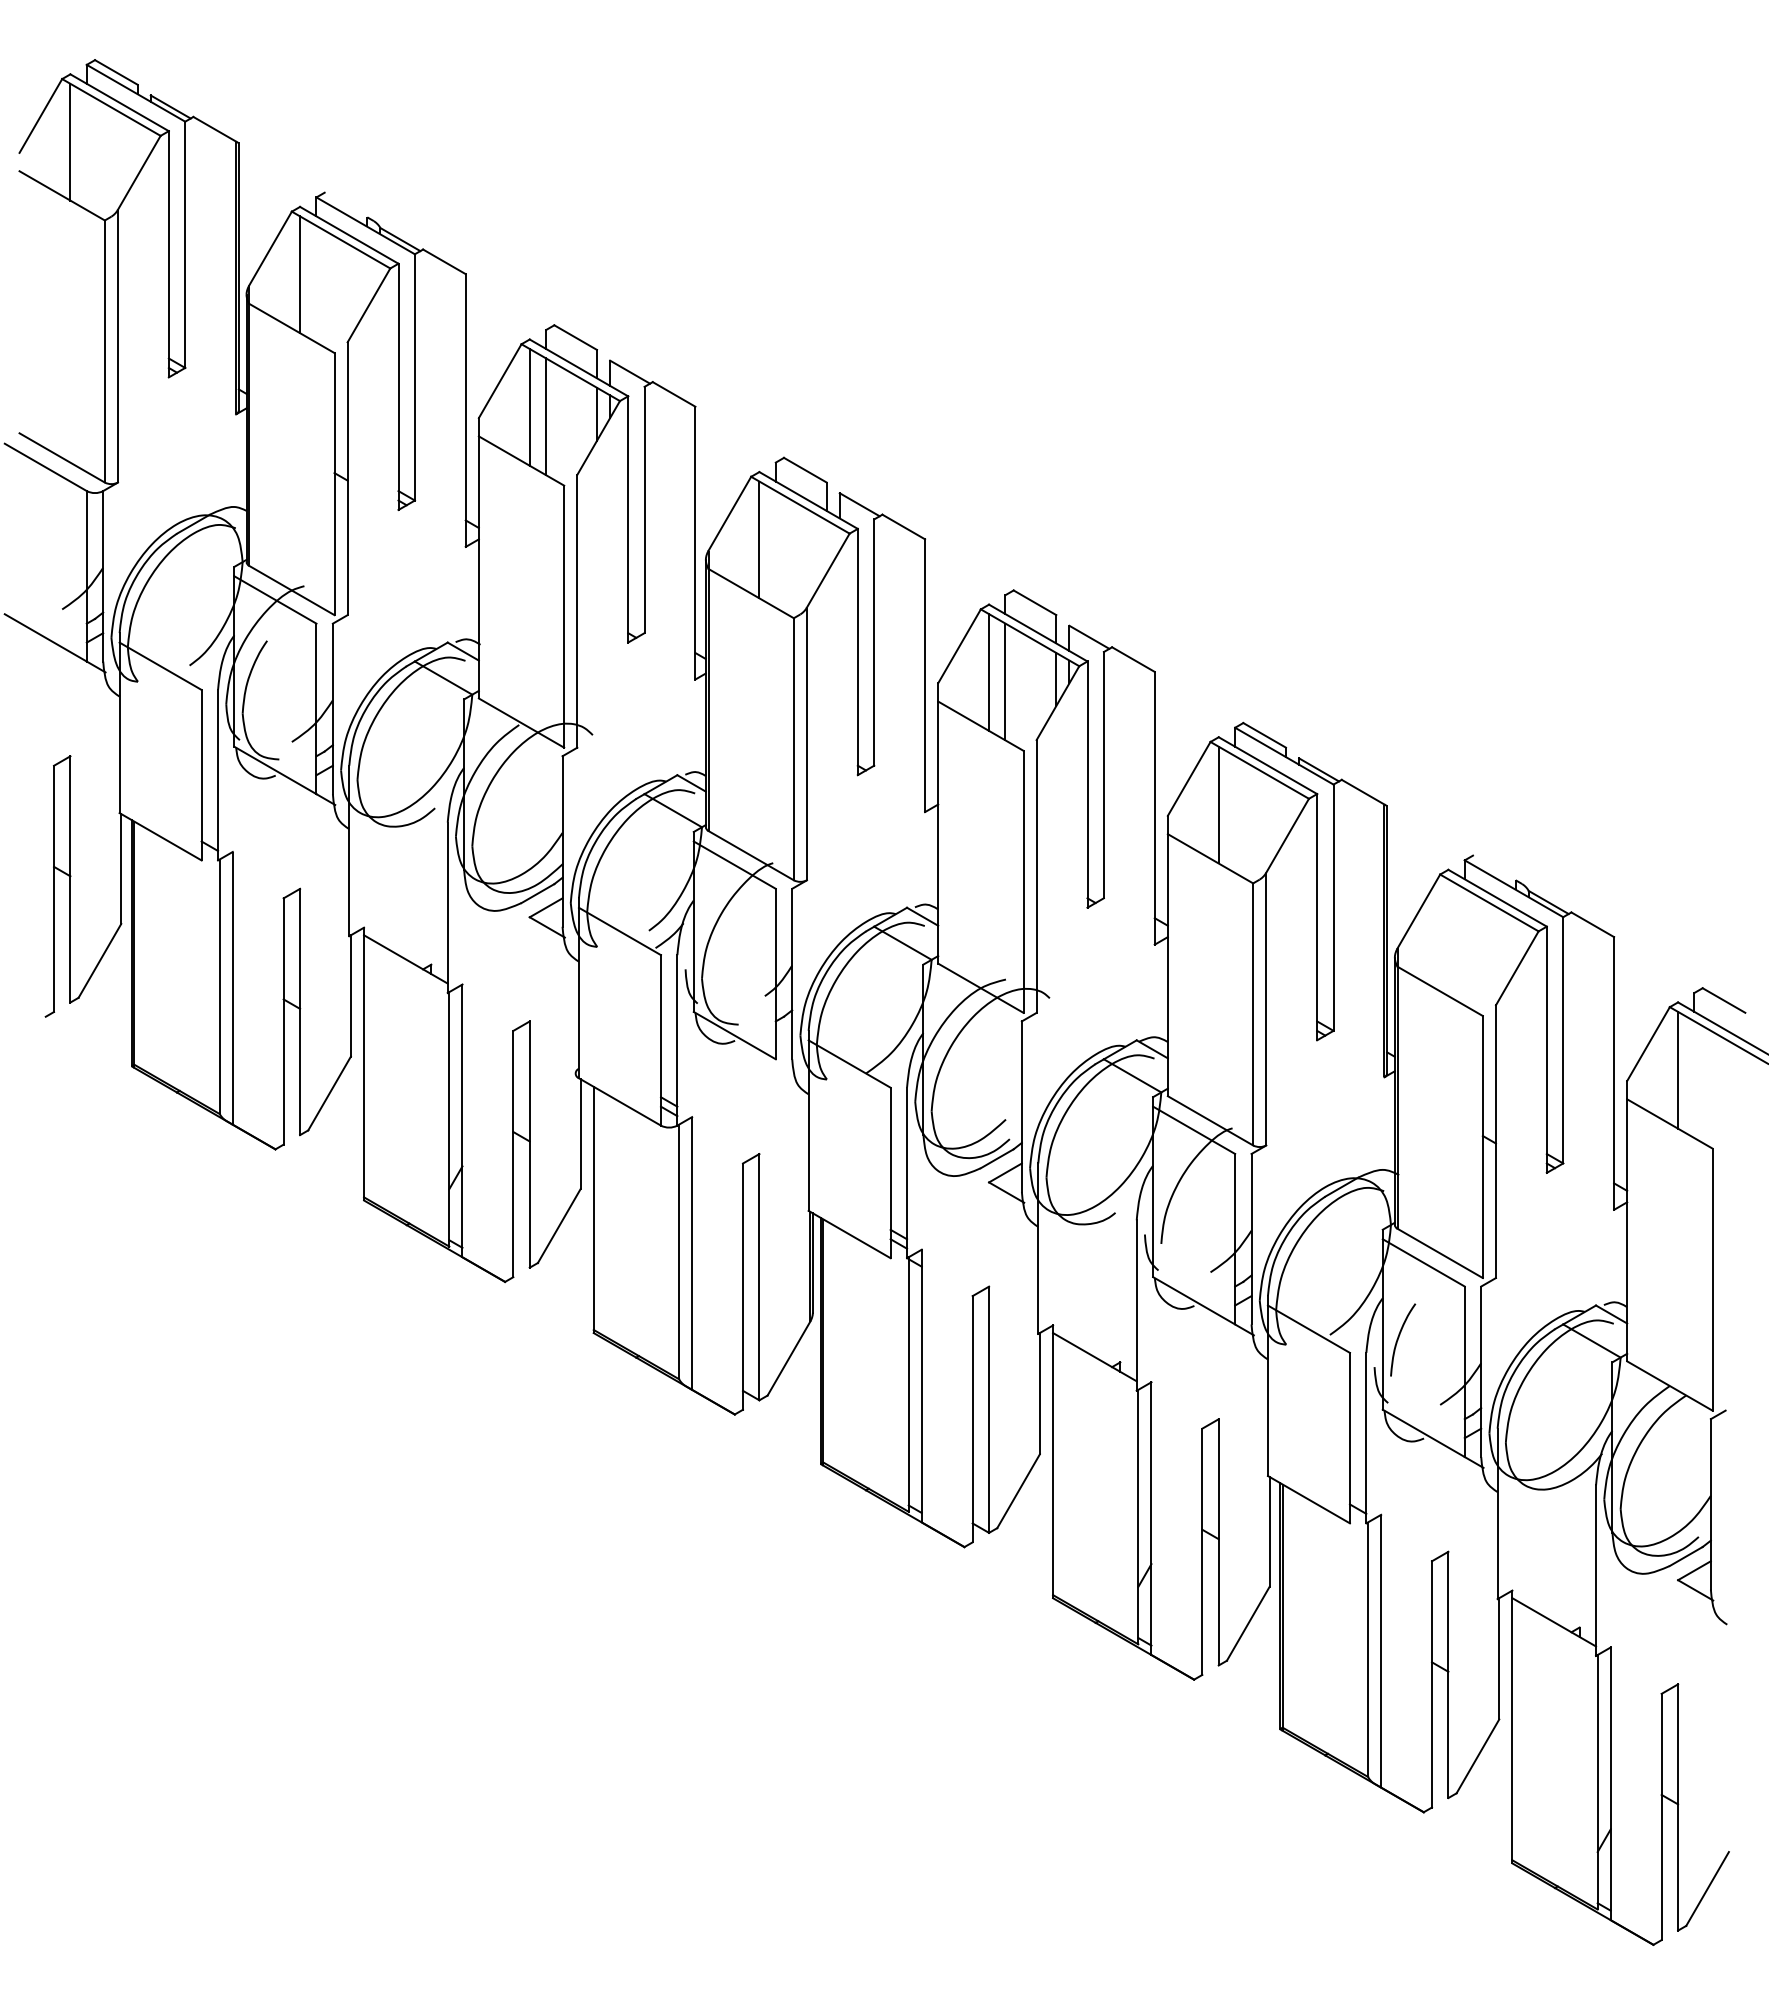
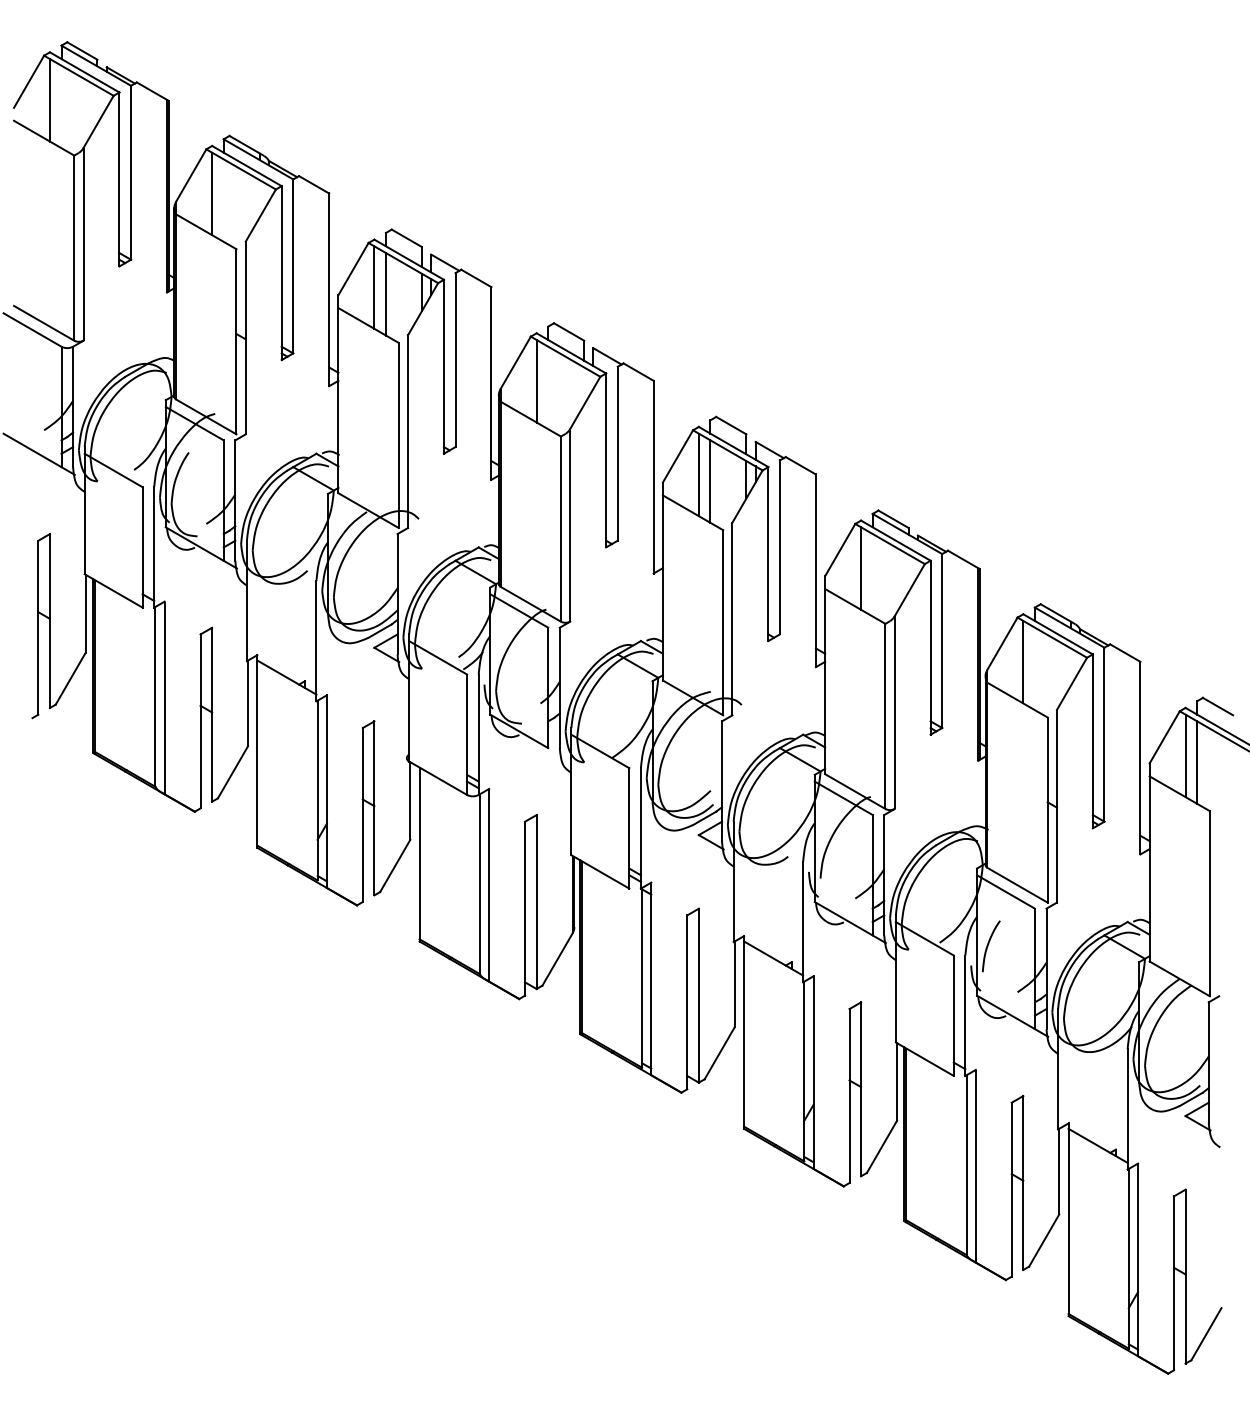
line: (345, 204) -> (244, 144), added
line: (1494, 867) -> (1055, 612), added
line: (1448, 937) -> (1023, 662), added
line: (1694, 1079) -> (1197, 762), added

